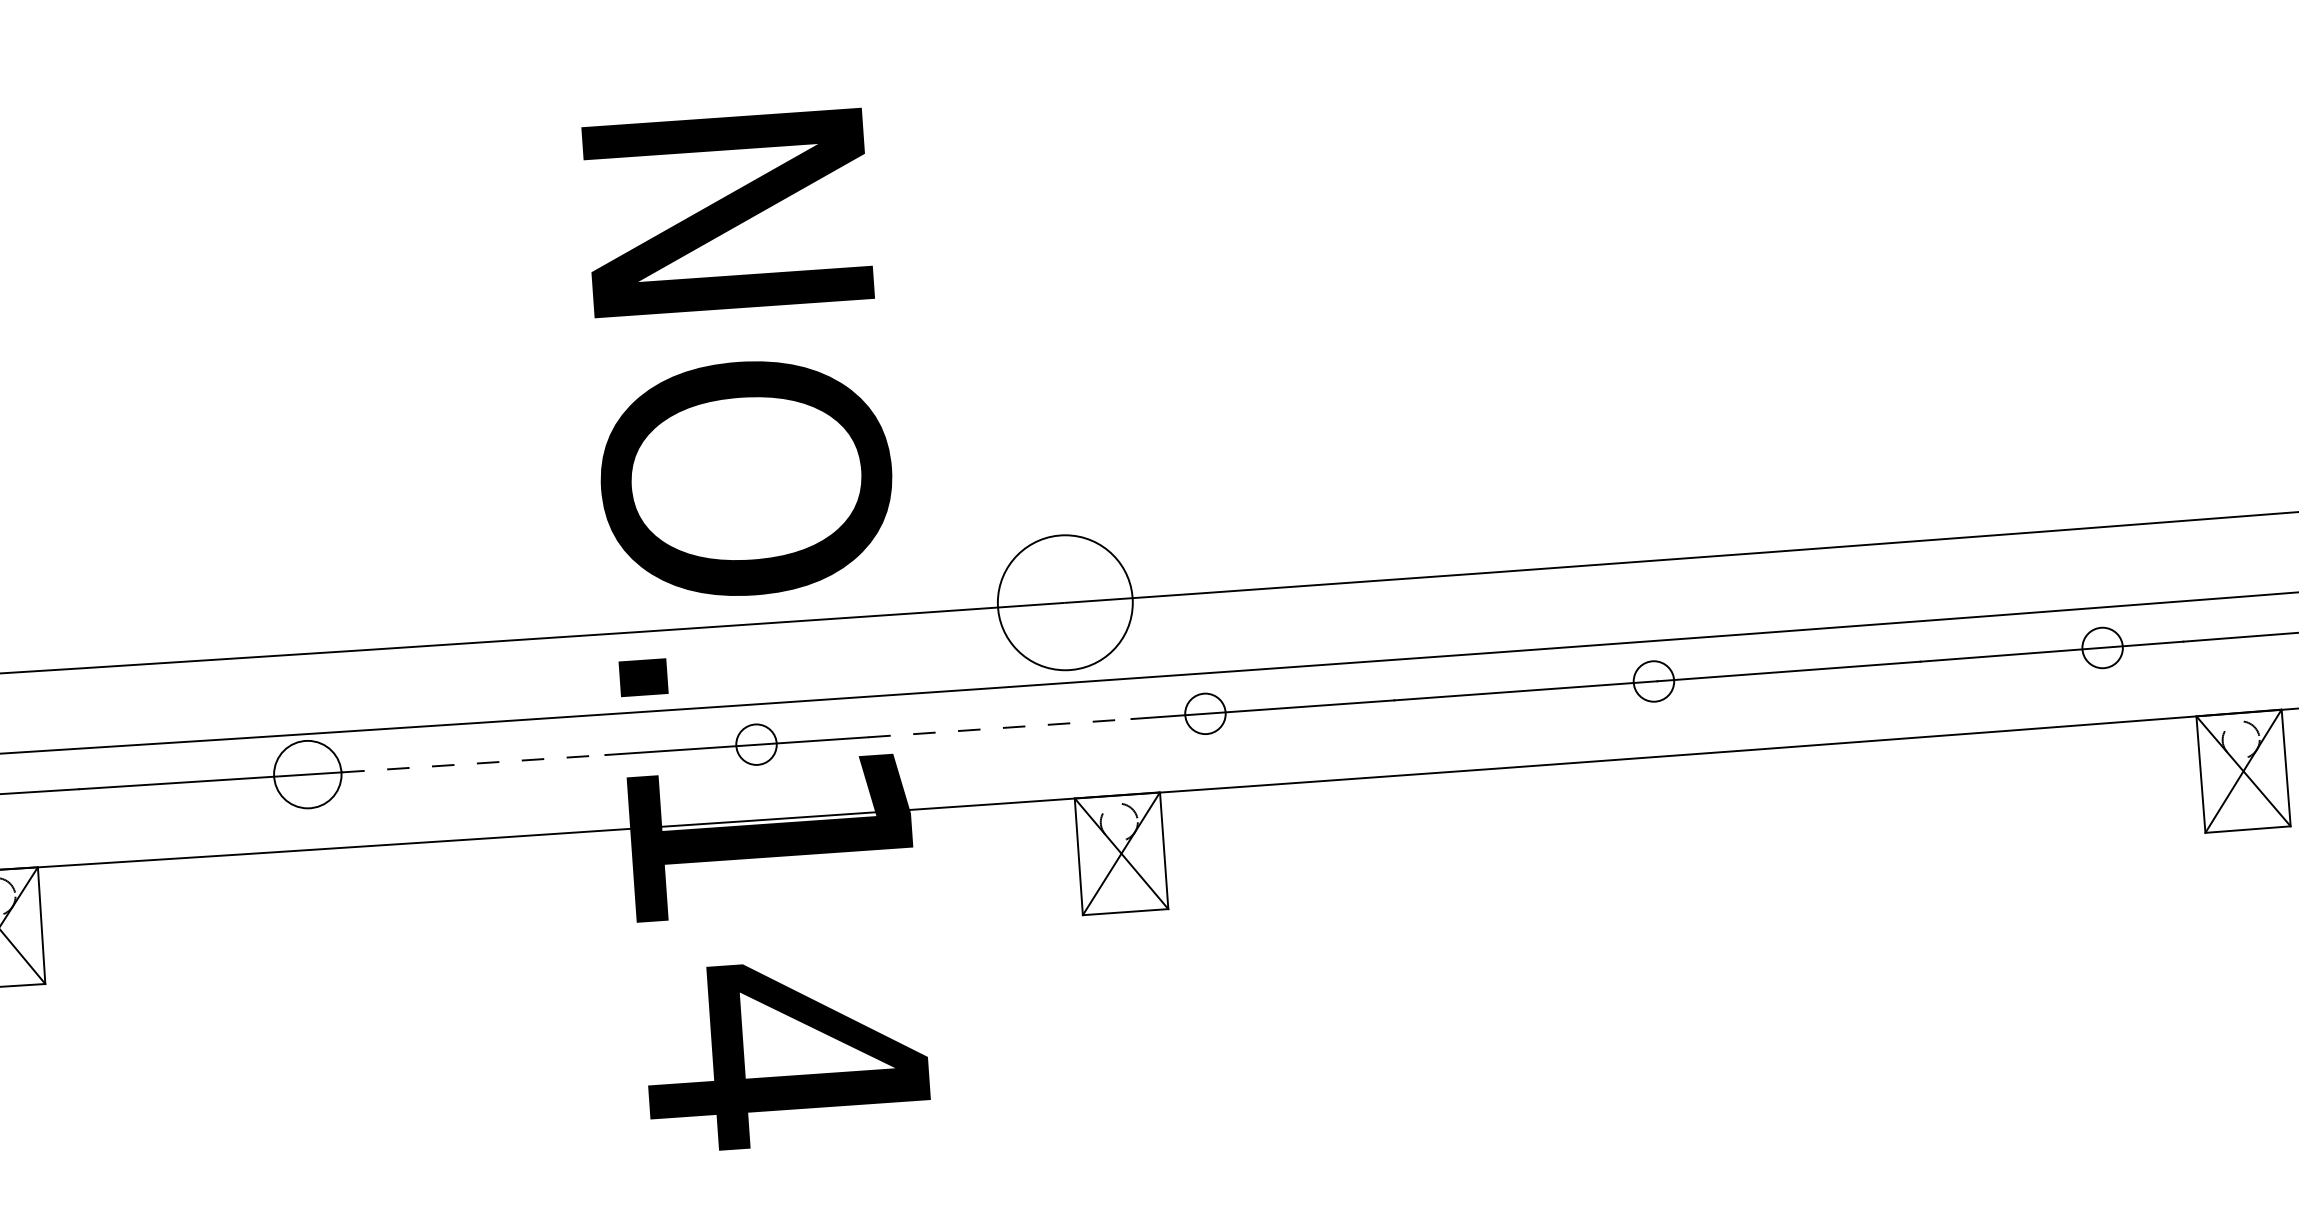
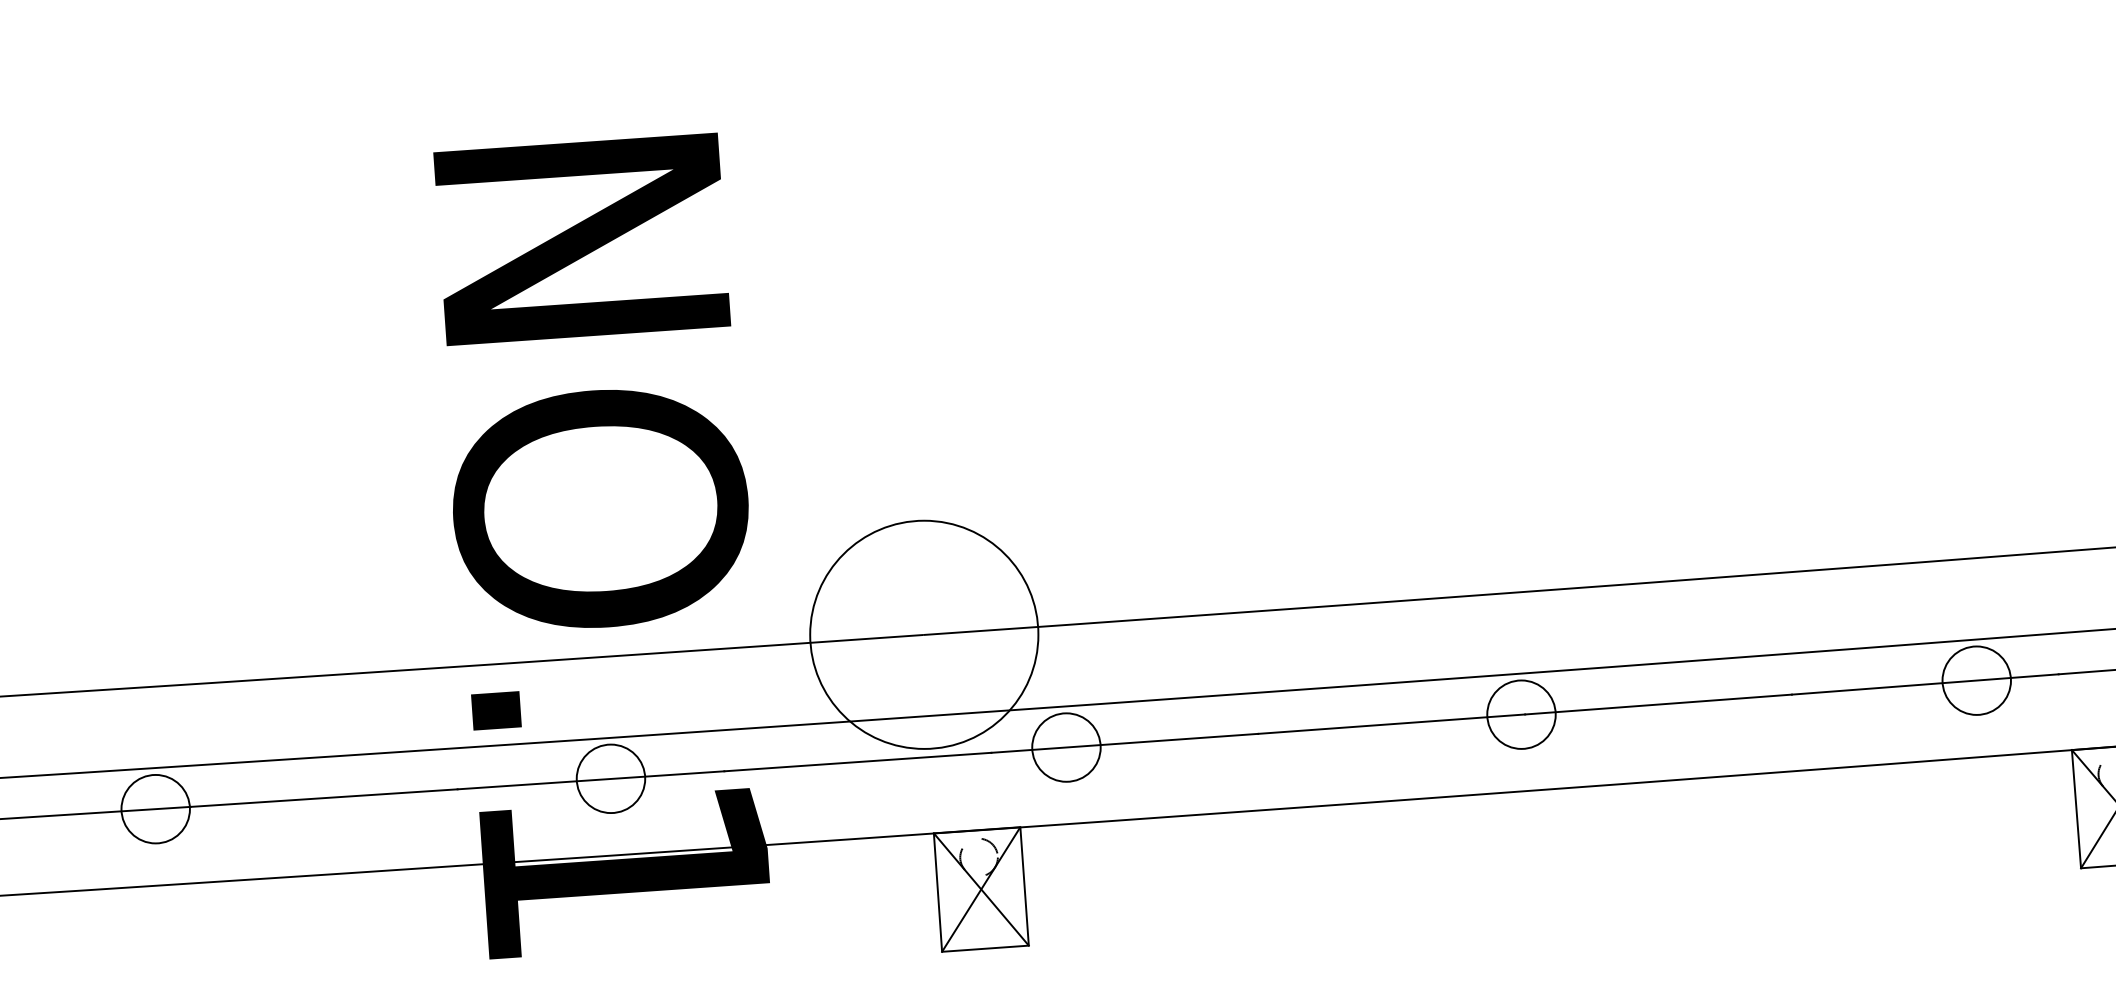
circle: (1064, 602) -> (923, 634), size x1.67
circle: (2102, 647) -> (1976, 680), size x1.67
circle: (1653, 681) -> (1521, 714), size x1.67
circle: (1205, 713) -> (1066, 747), size x1.67
line: (999, 728) -> (857, 762), dashed -> solid
circle: (756, 744) -> (610, 778), size x1.67
line: (473, 763) -> (323, 797), dashed -> solid

